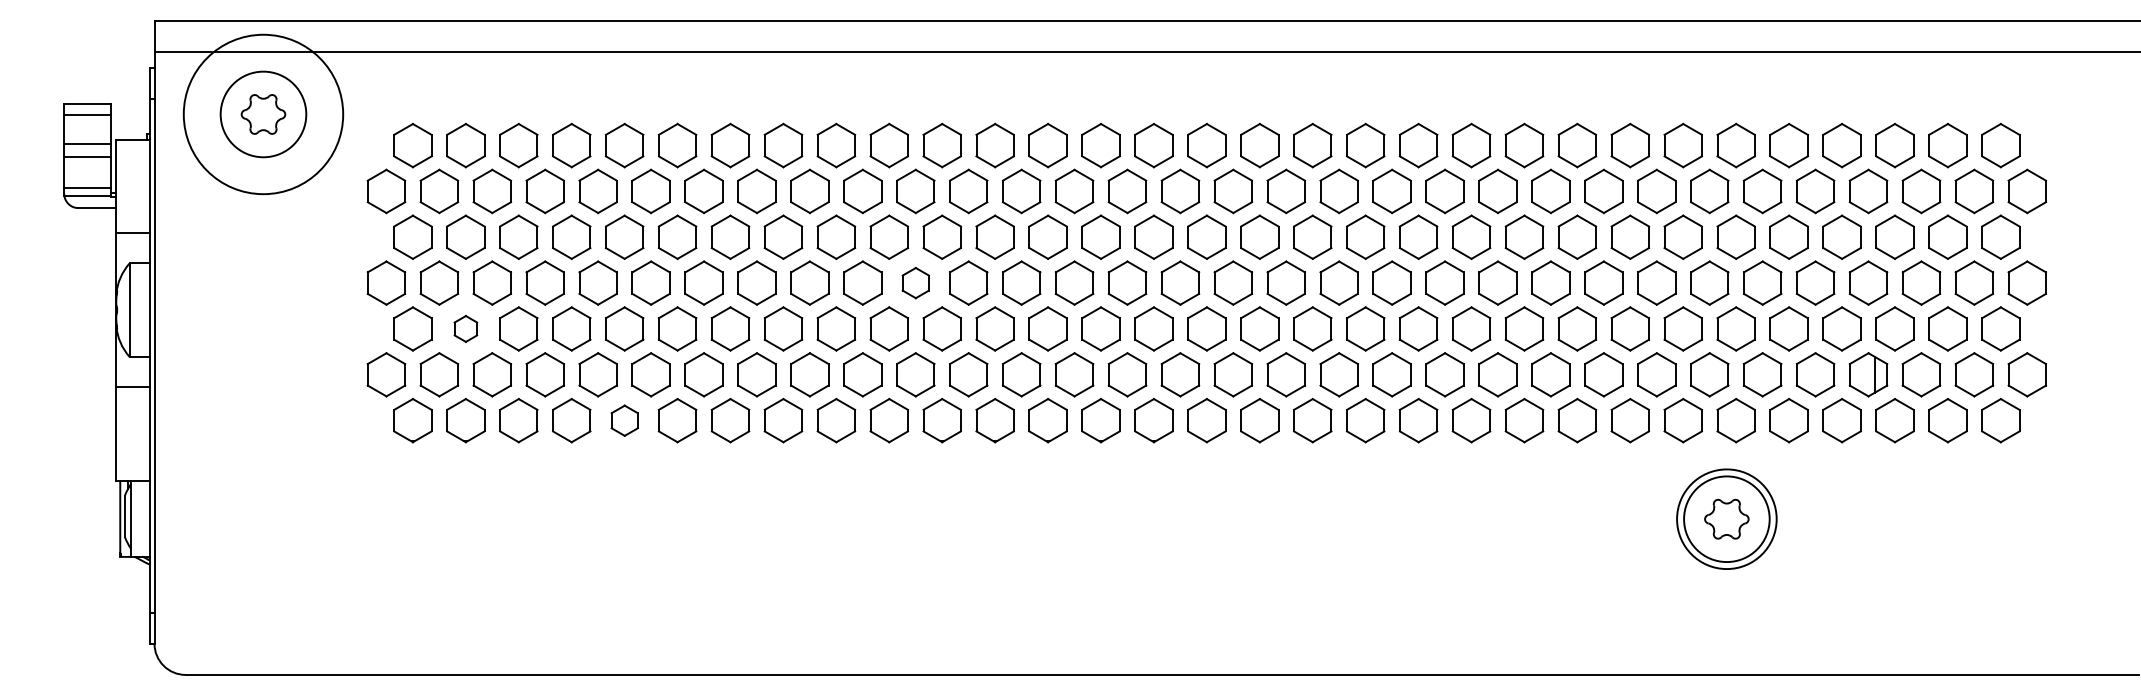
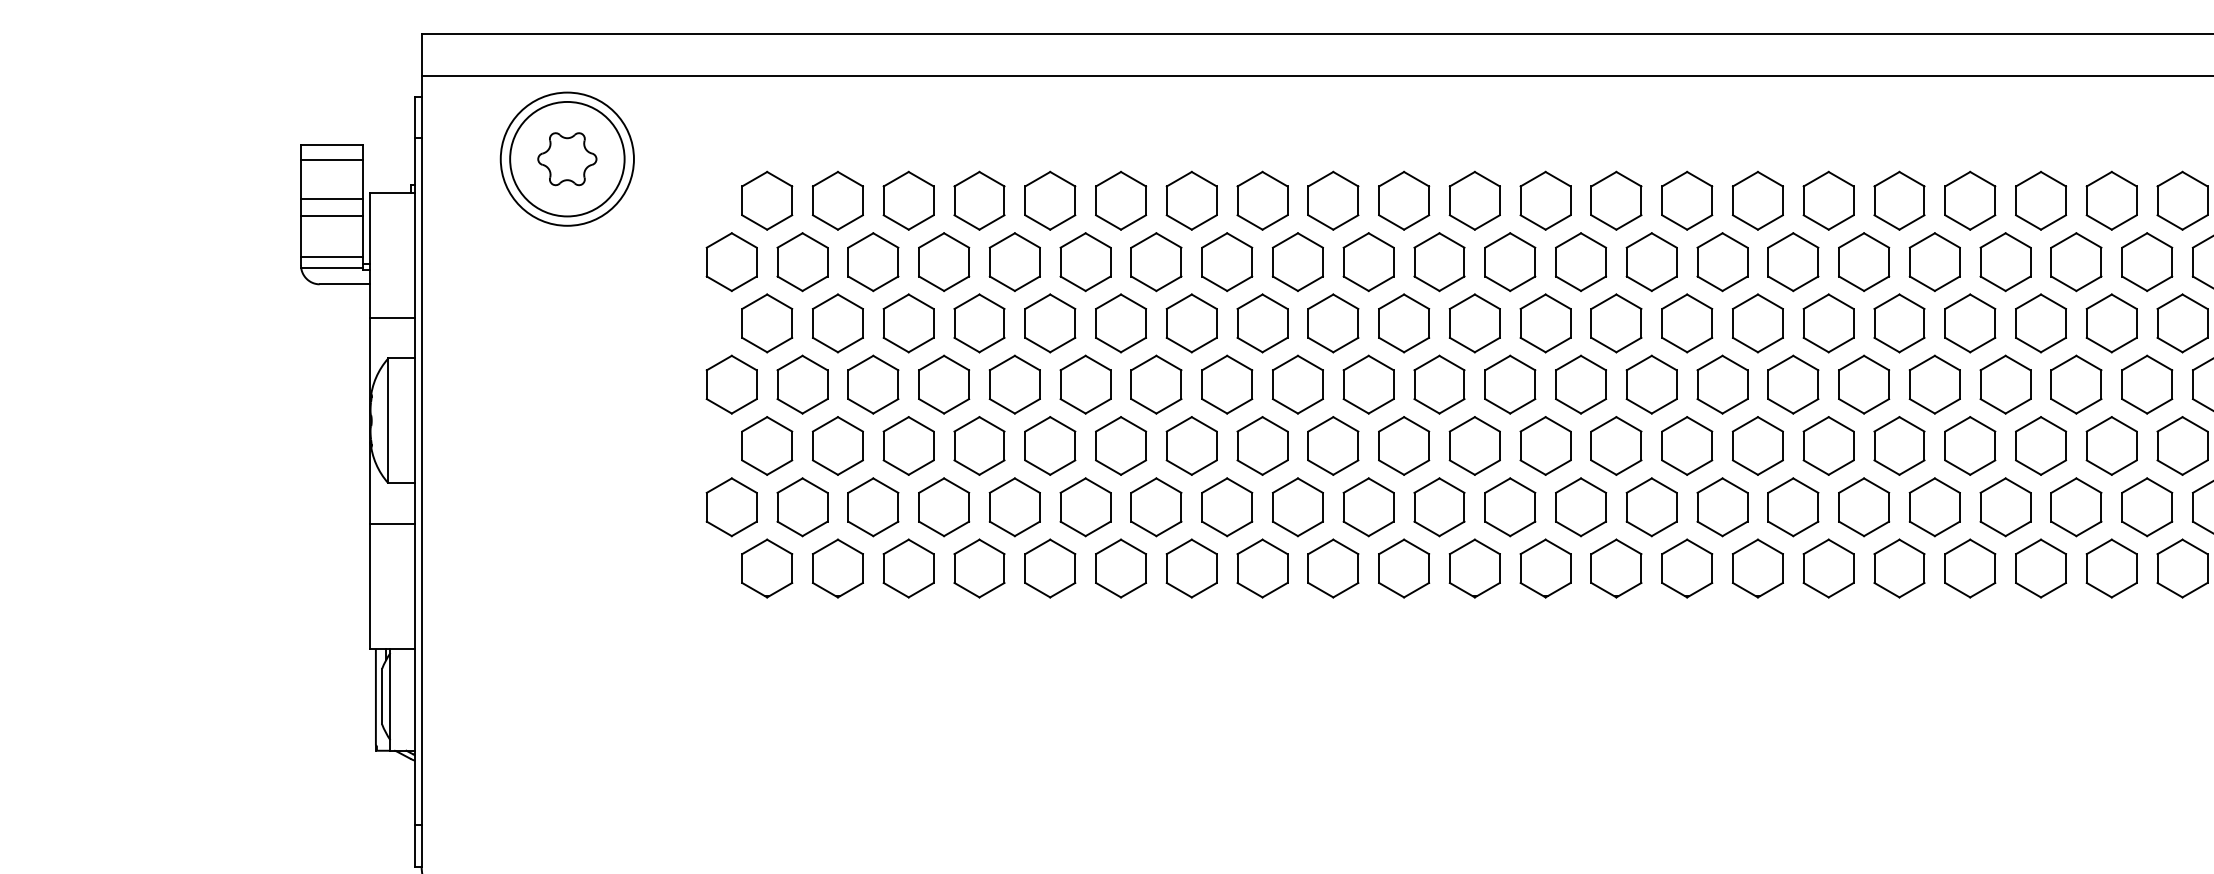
circle: (263, 114) -> (567, 159), size x0.62
part: (915, 282) -> (1439, 383), size x1.43
part: (465, 328) -> (837, 445), size x1.67
part: (624, 420) -> (1050, 568), size x1.43

